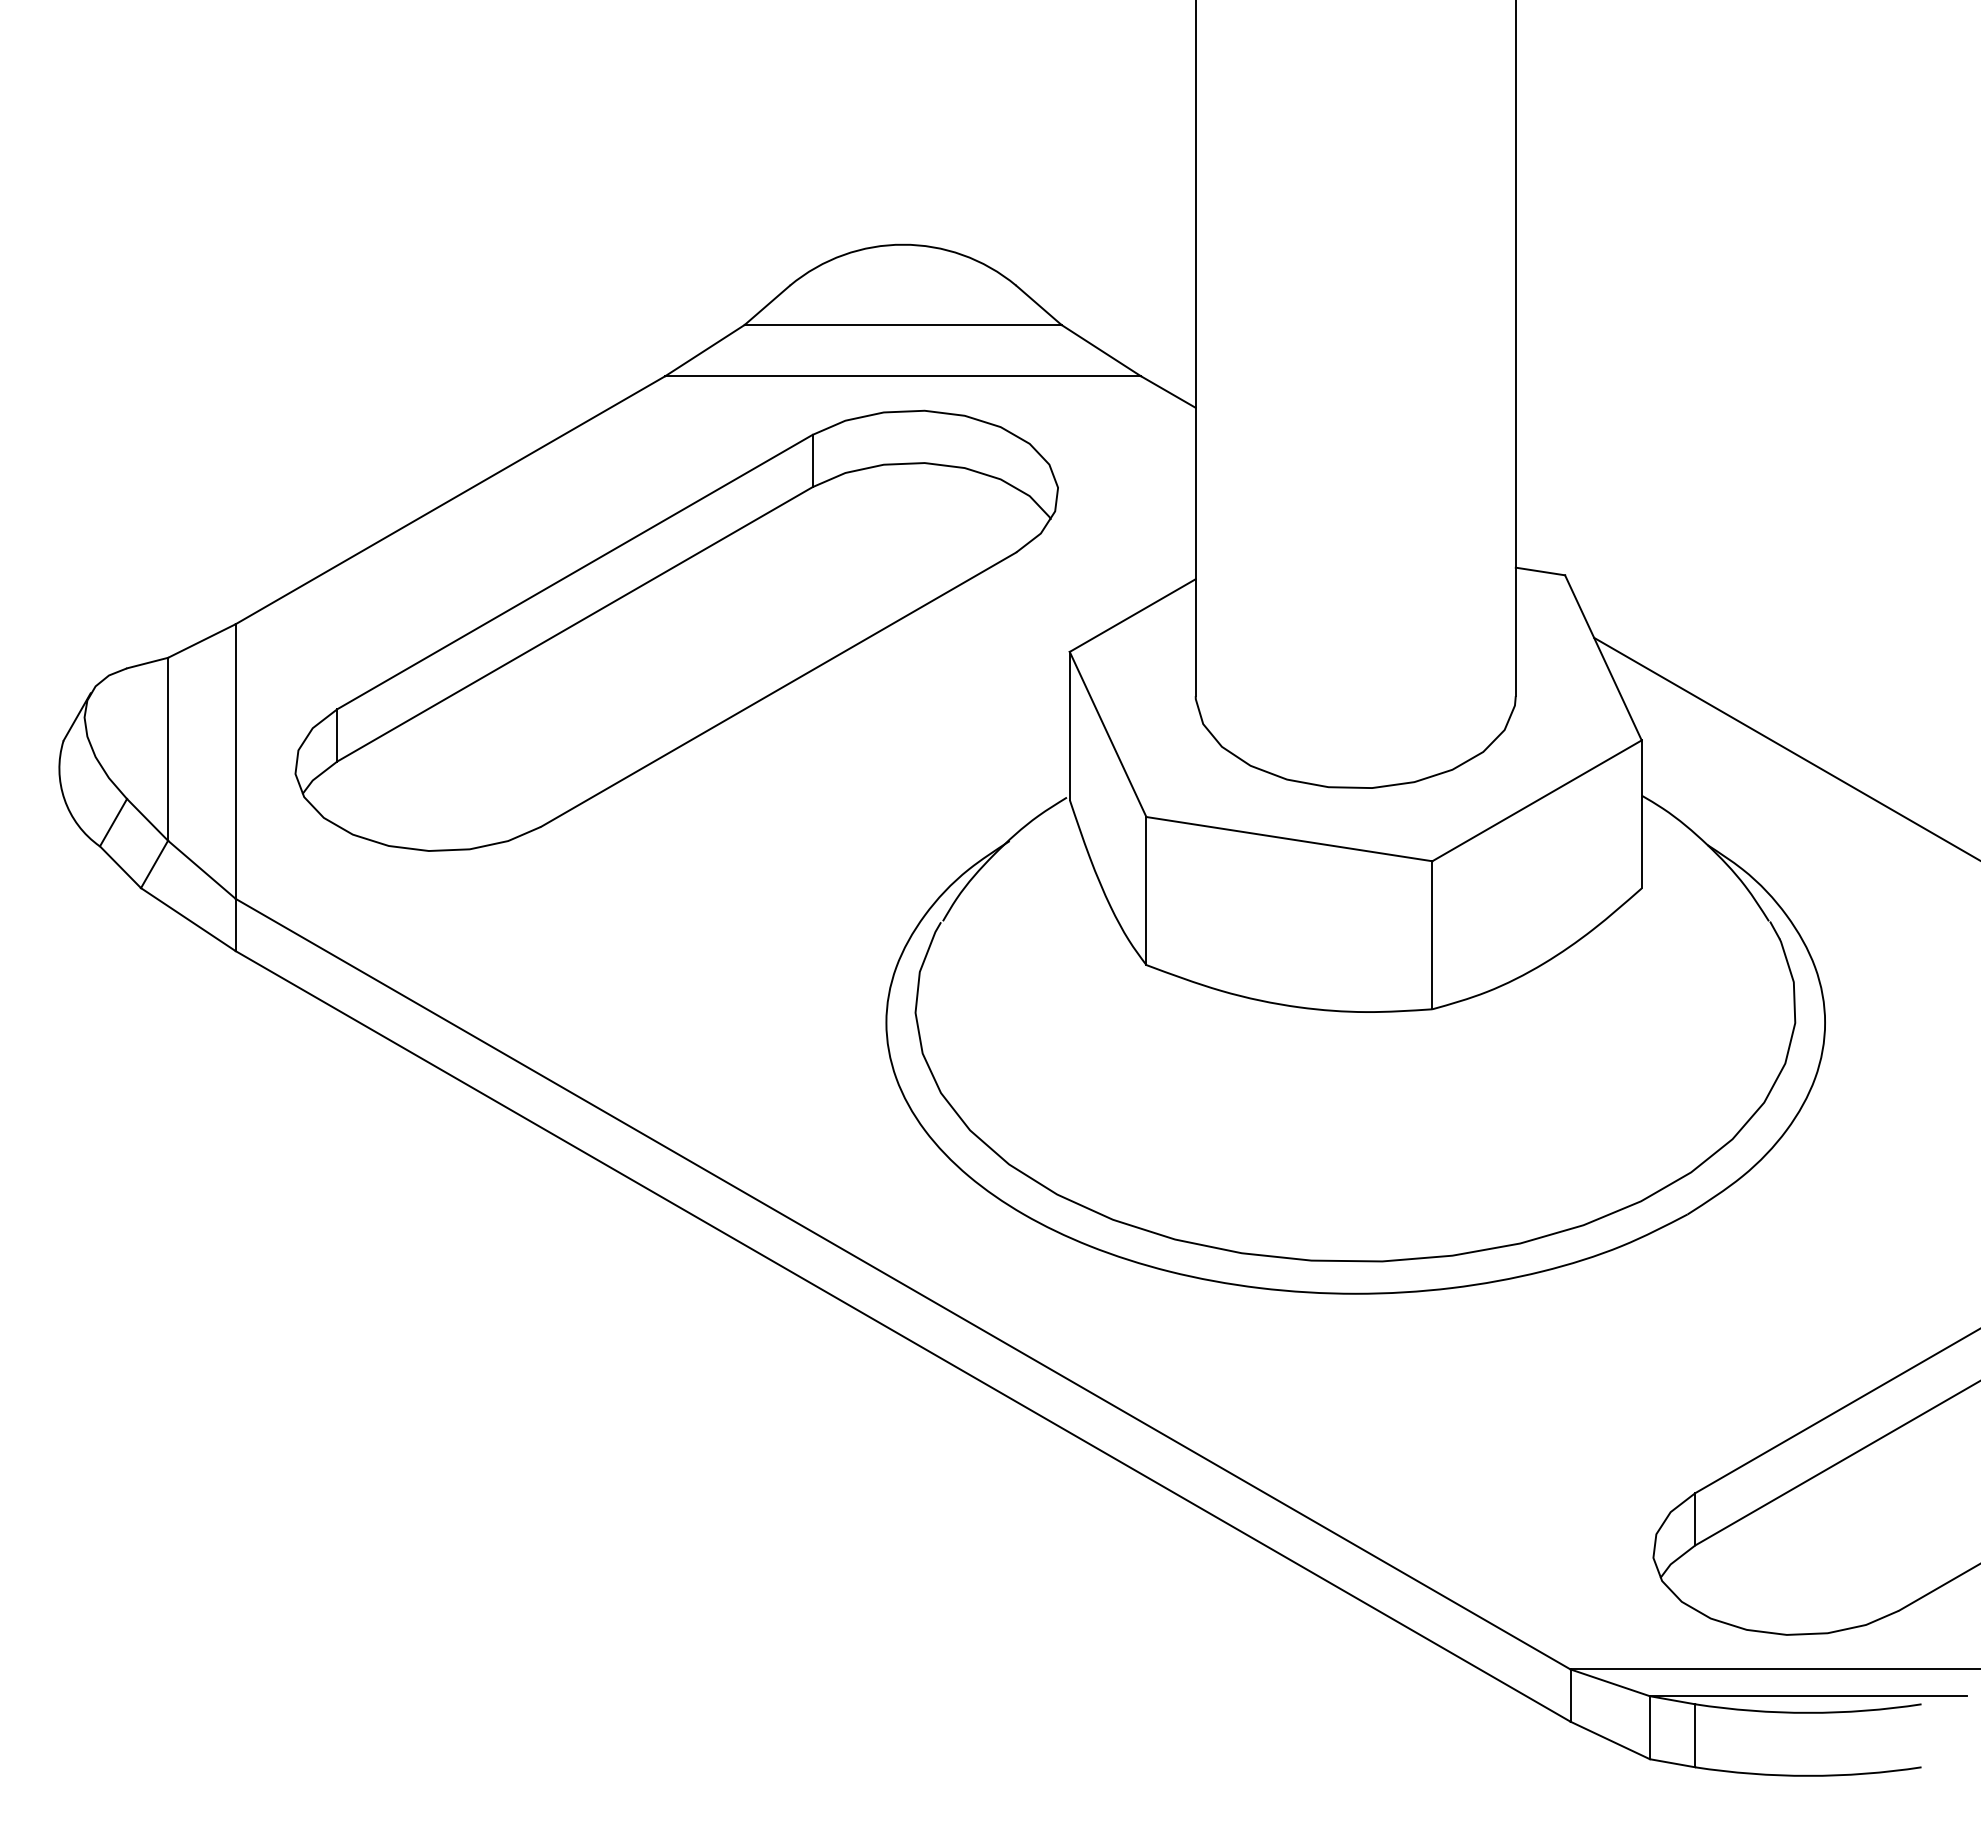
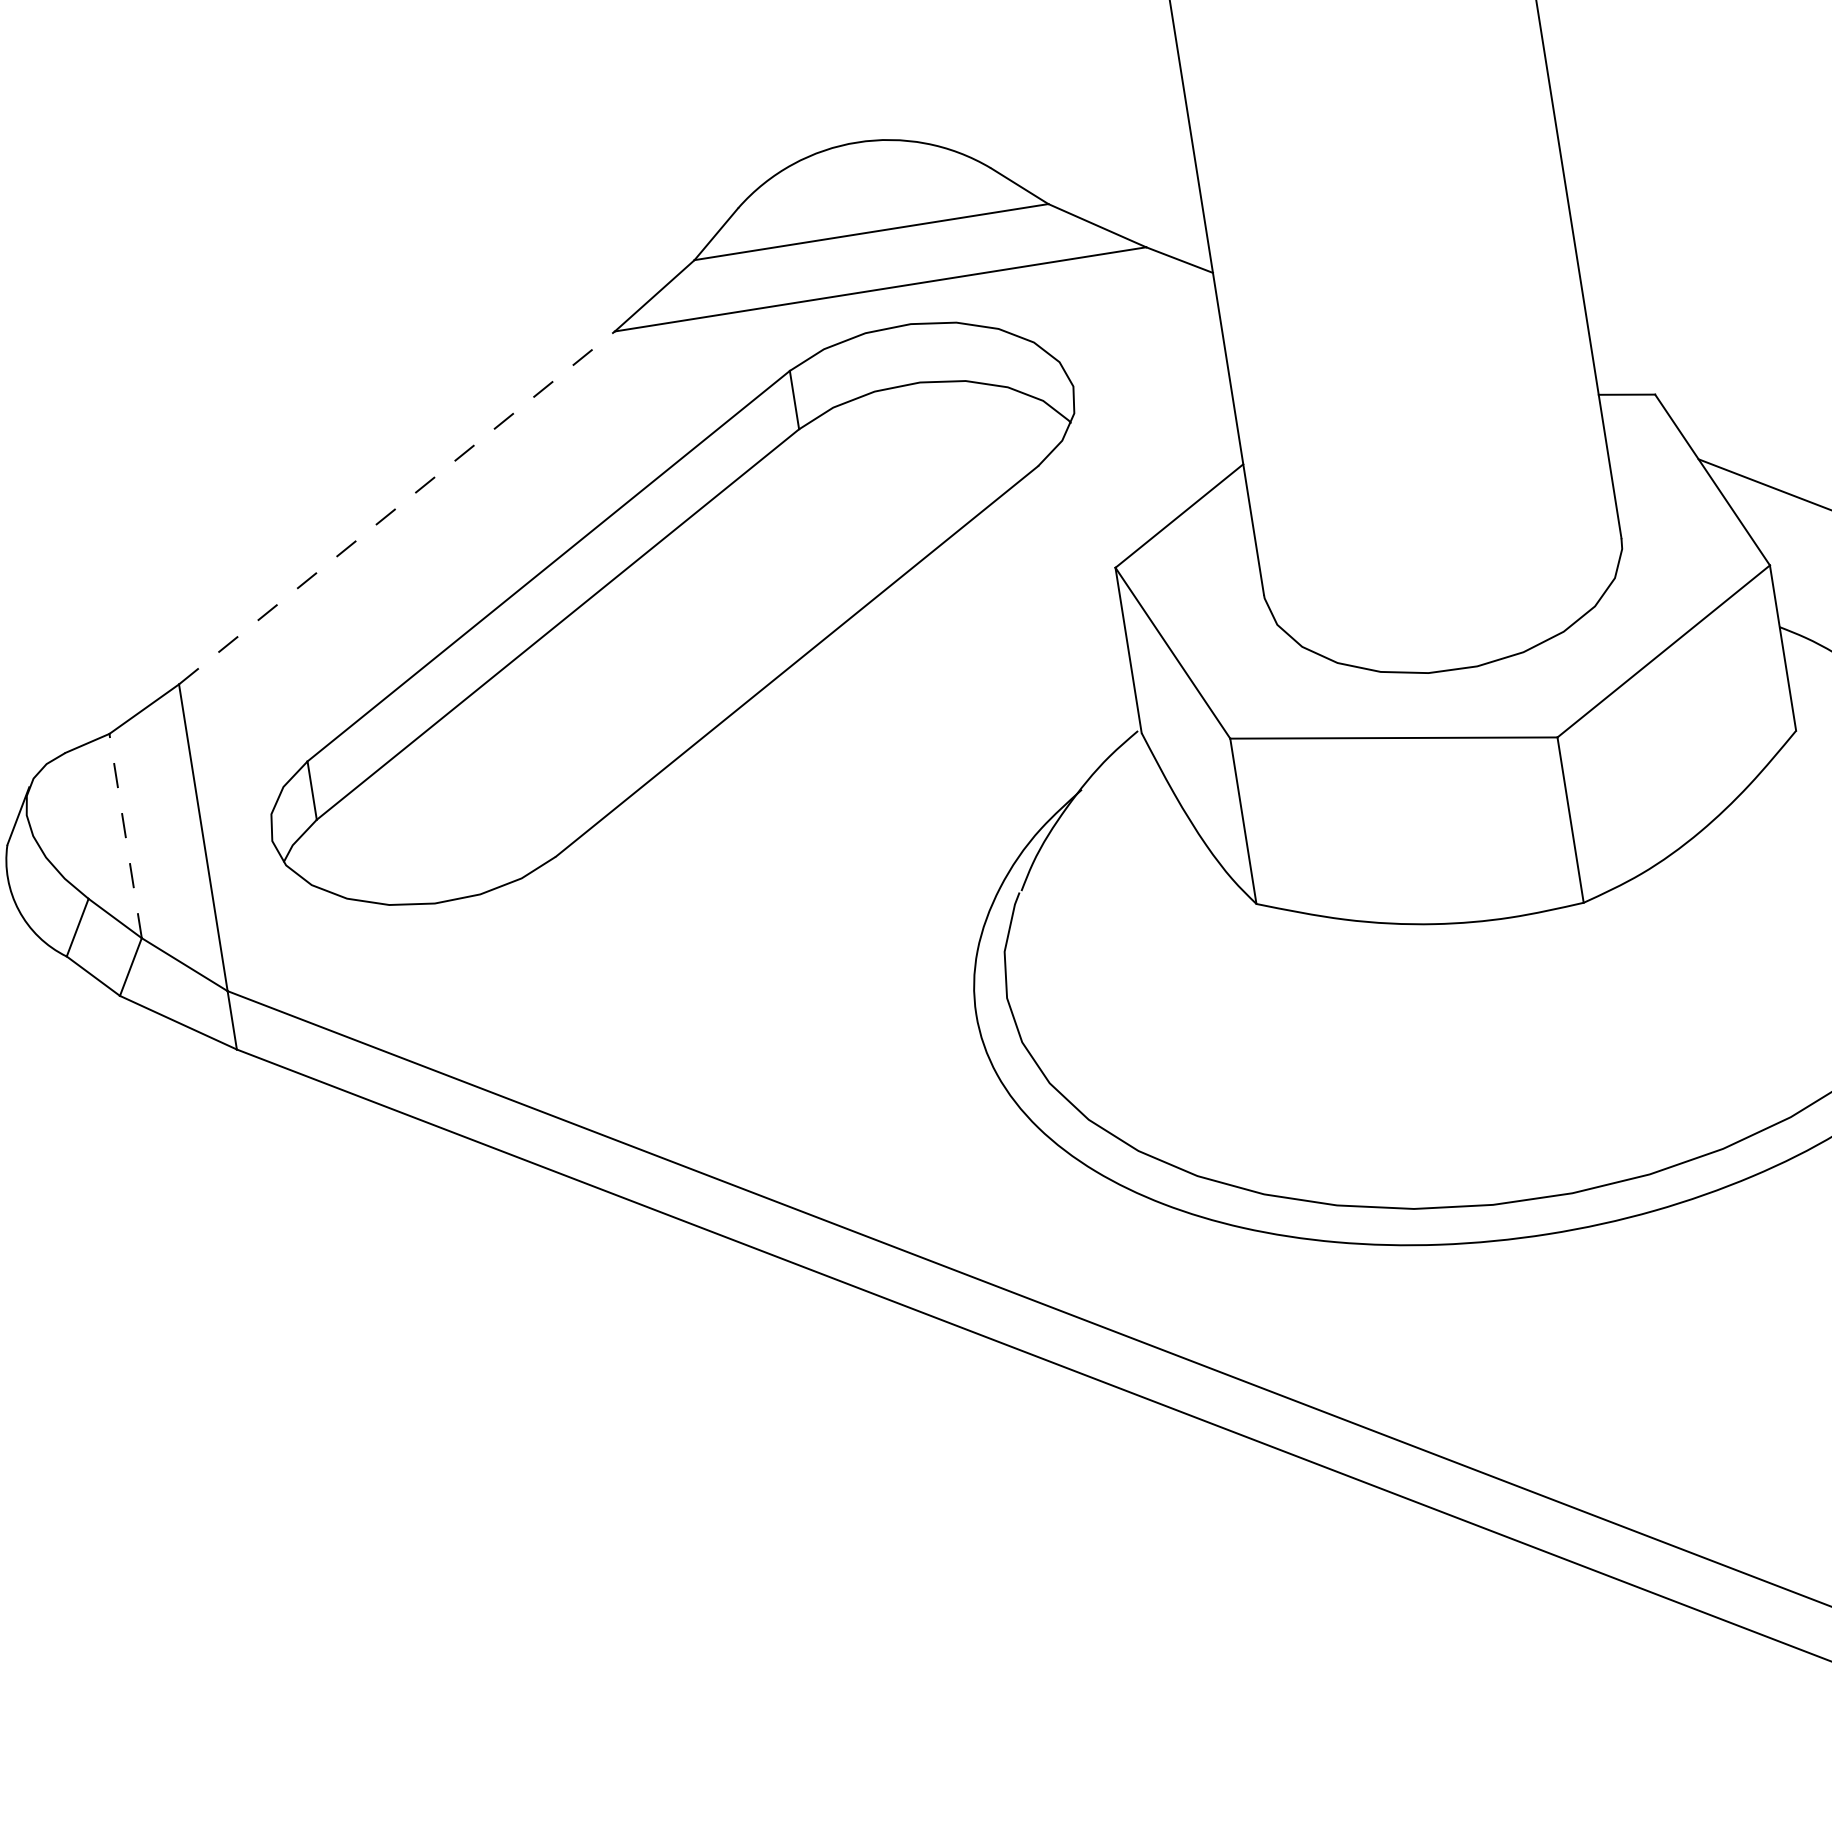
line: (450, 500) -> (397, 508), solid -> dashed
line: (168, 748) -> (125, 835), solid -> dashed

